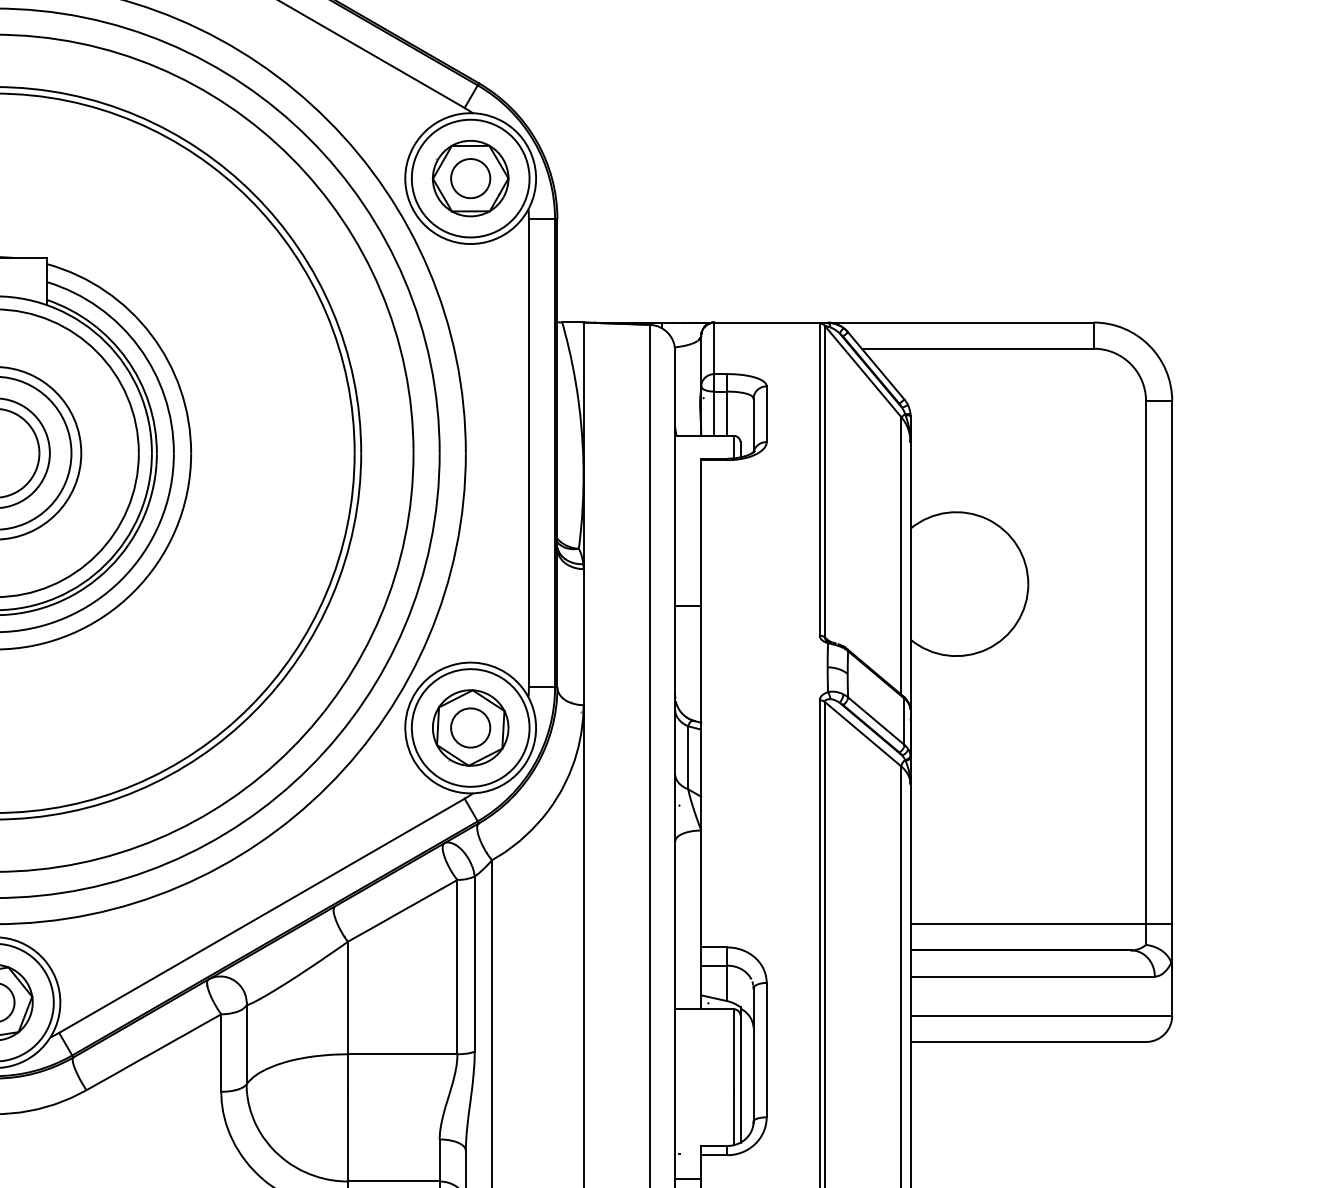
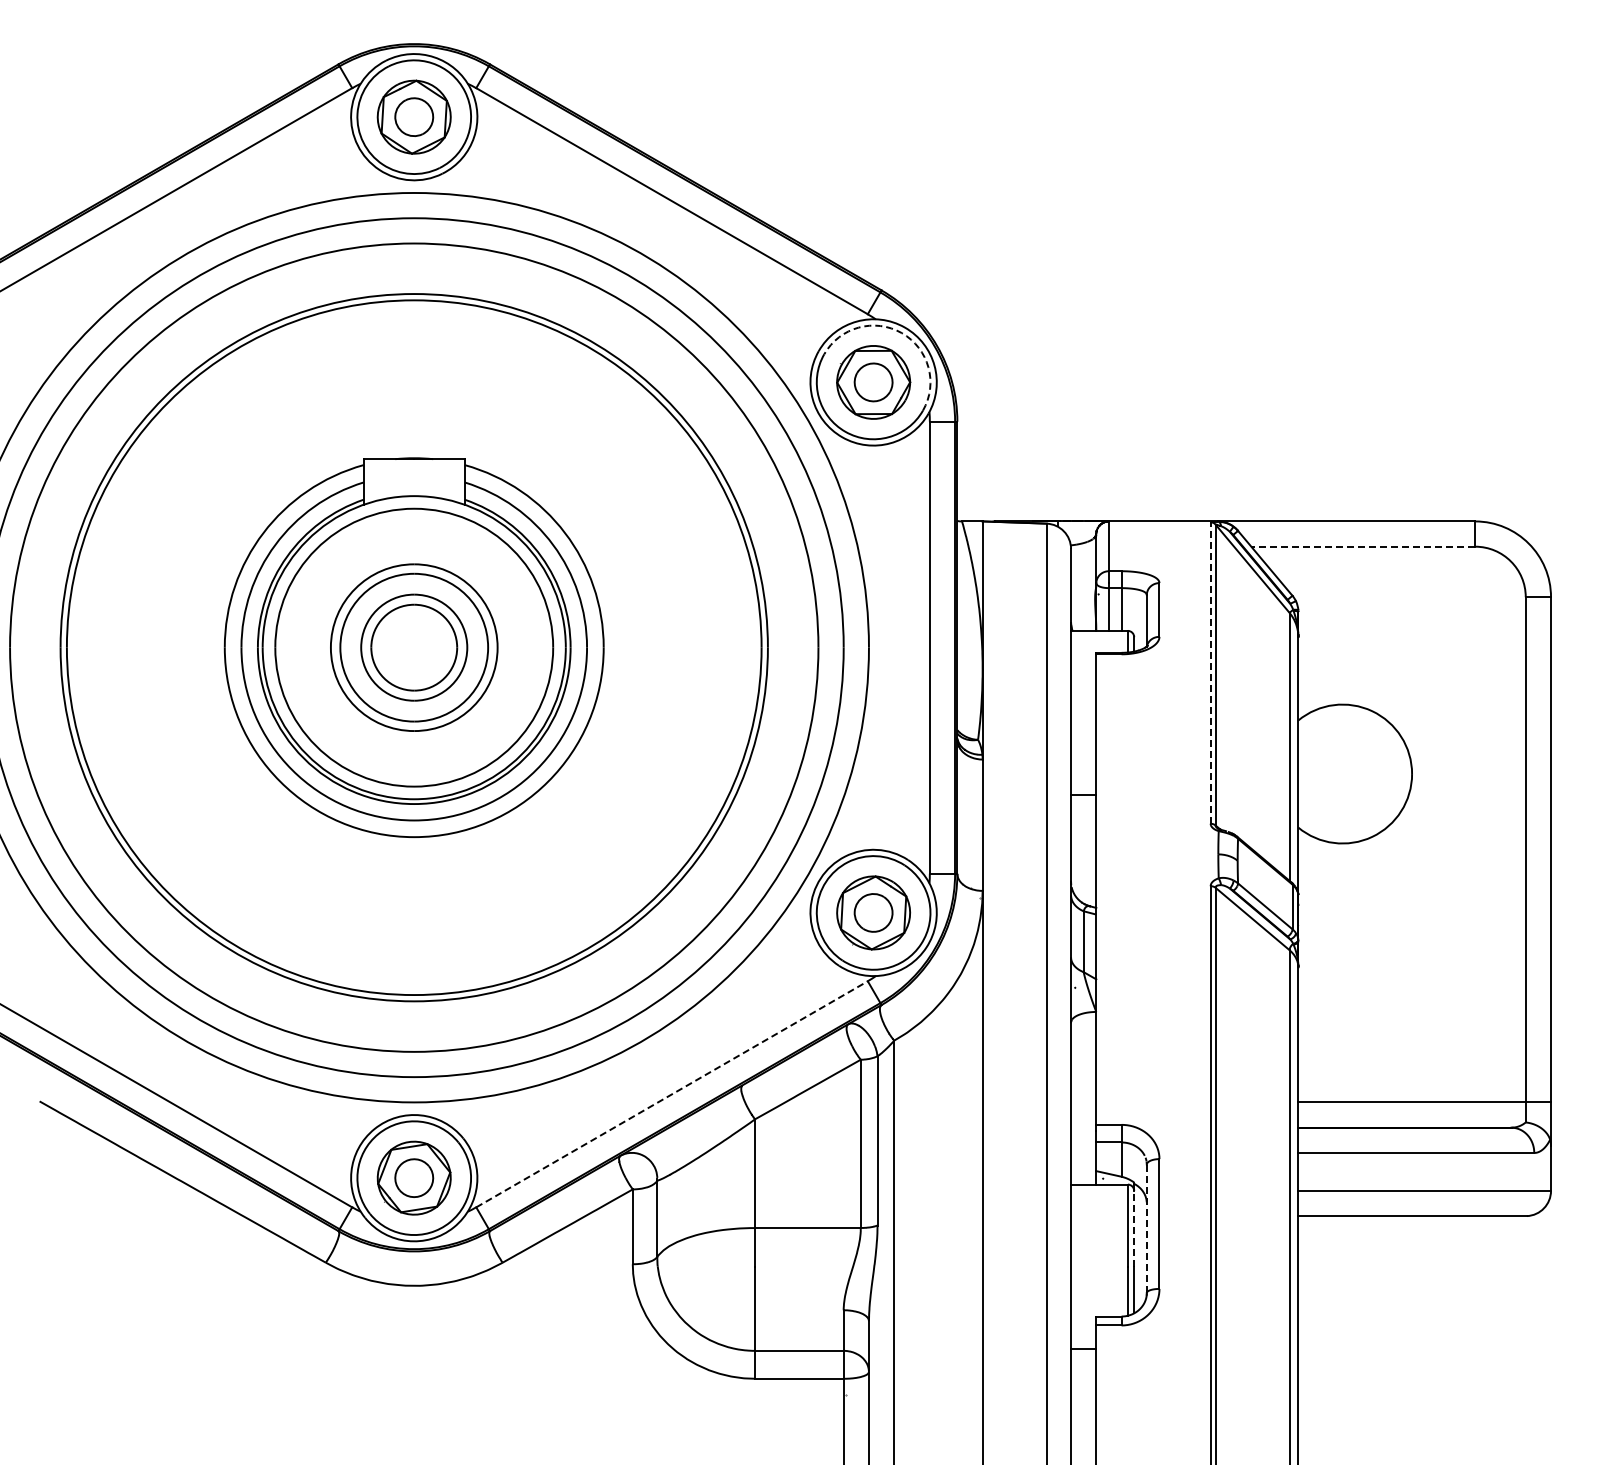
arc: (499, 127) -> (901, 333), solid -> dashed
line: (977, 348) -> (1363, 546), solid -> dashed
line: (819, 480) -> (1210, 673), solid -> dashed
line: (262, 916) -> (672, 1094), solid -> dashed
line: (740, 1054) -> (1134, 1228), solid -> dashed
line: (753, 1054) -> (1146, 1228), solid -> dashed

